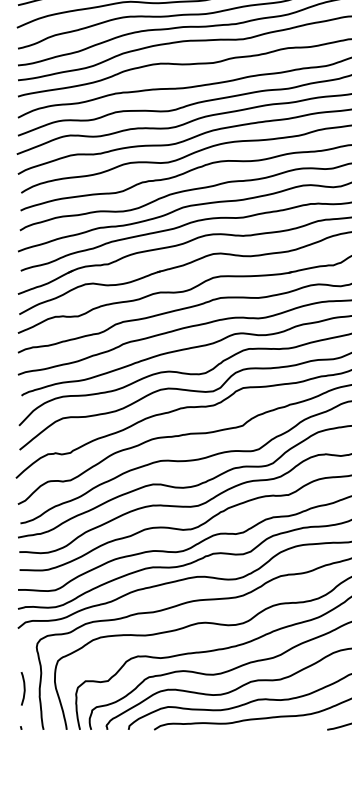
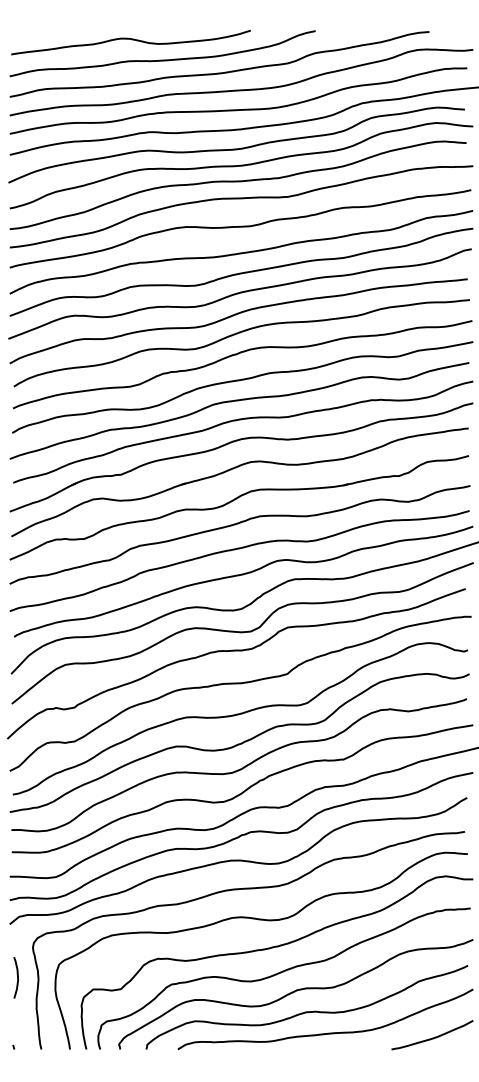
curve: (24, 688) -> (17, 977), moved

